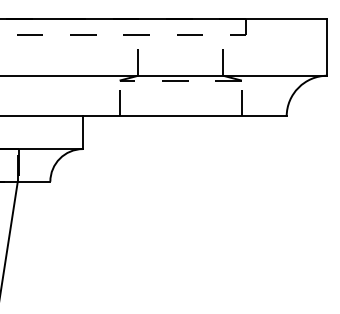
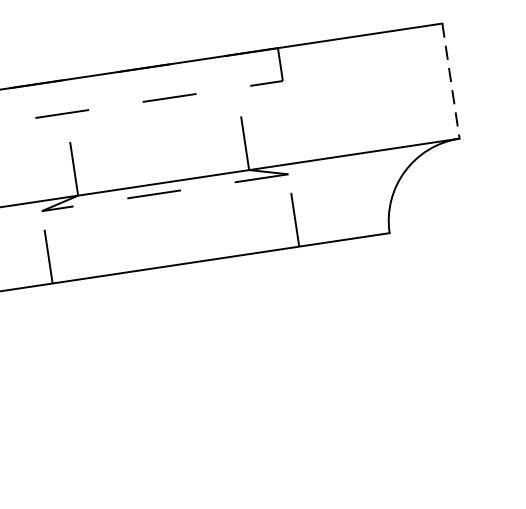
line: (327, 47) -> (451, 81), solid -> dashed

